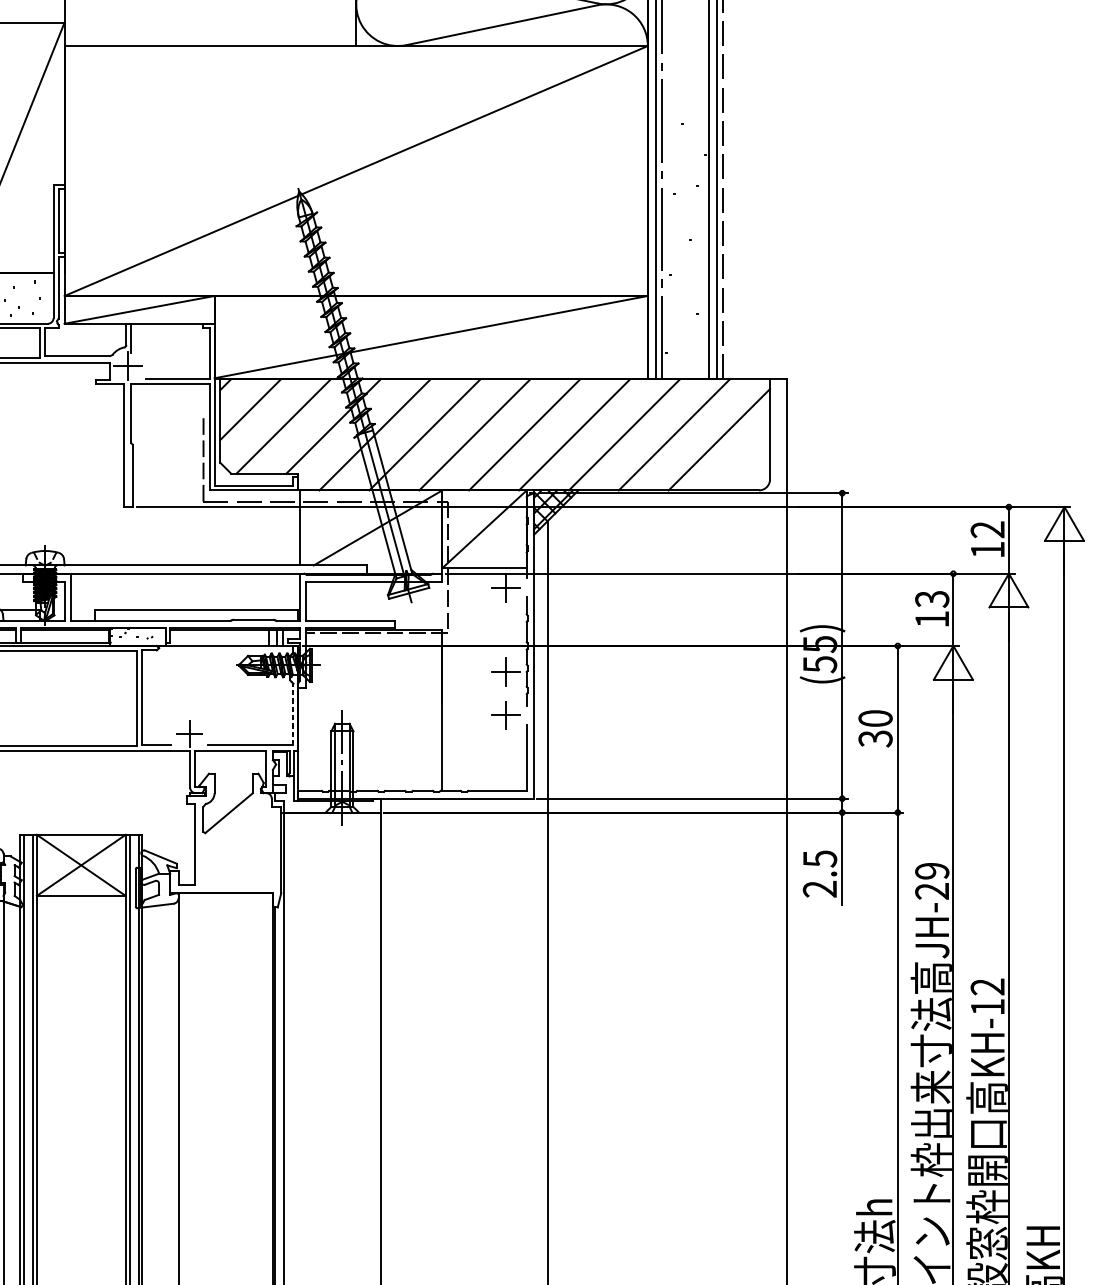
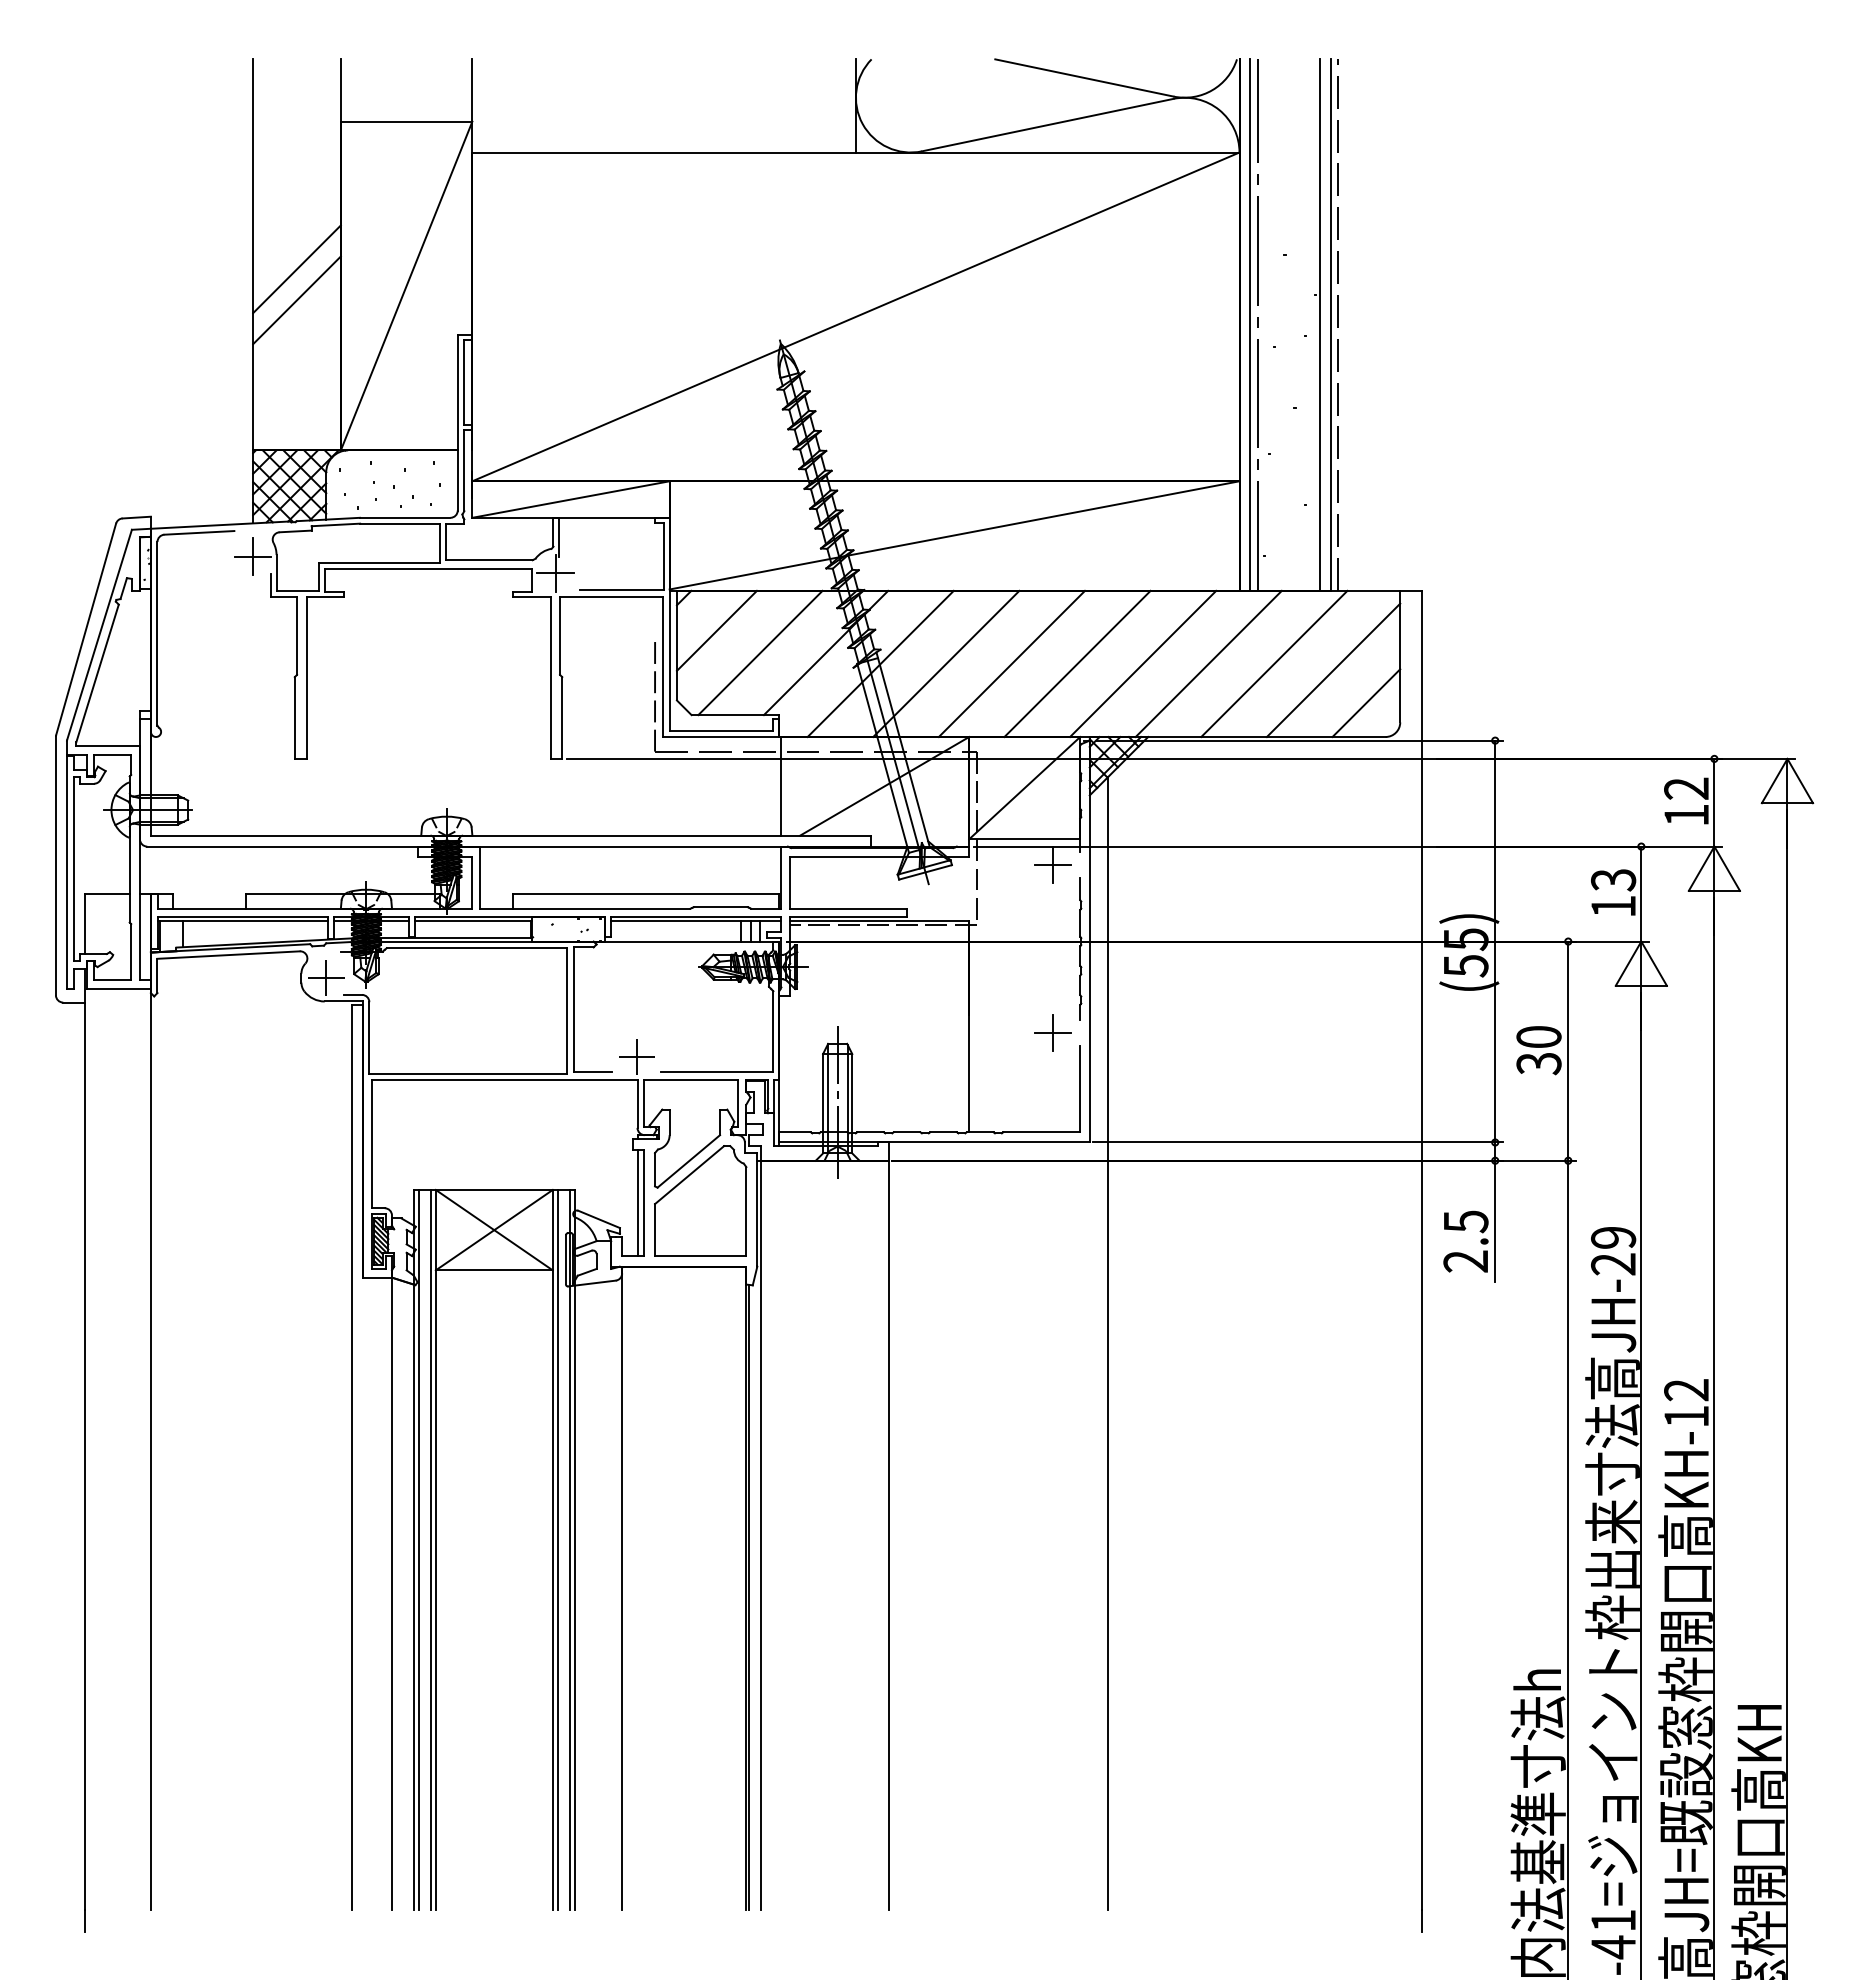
line: (744, 464) -> (1366, 703), added
part: (505, 671) -> (1052, 975), removed
line: (293, 714) -> (773, 1031), dashed -> solid
part: (238, 842) -> (700, 1200), added
line: (190, 844) -> (637, 1202), added

